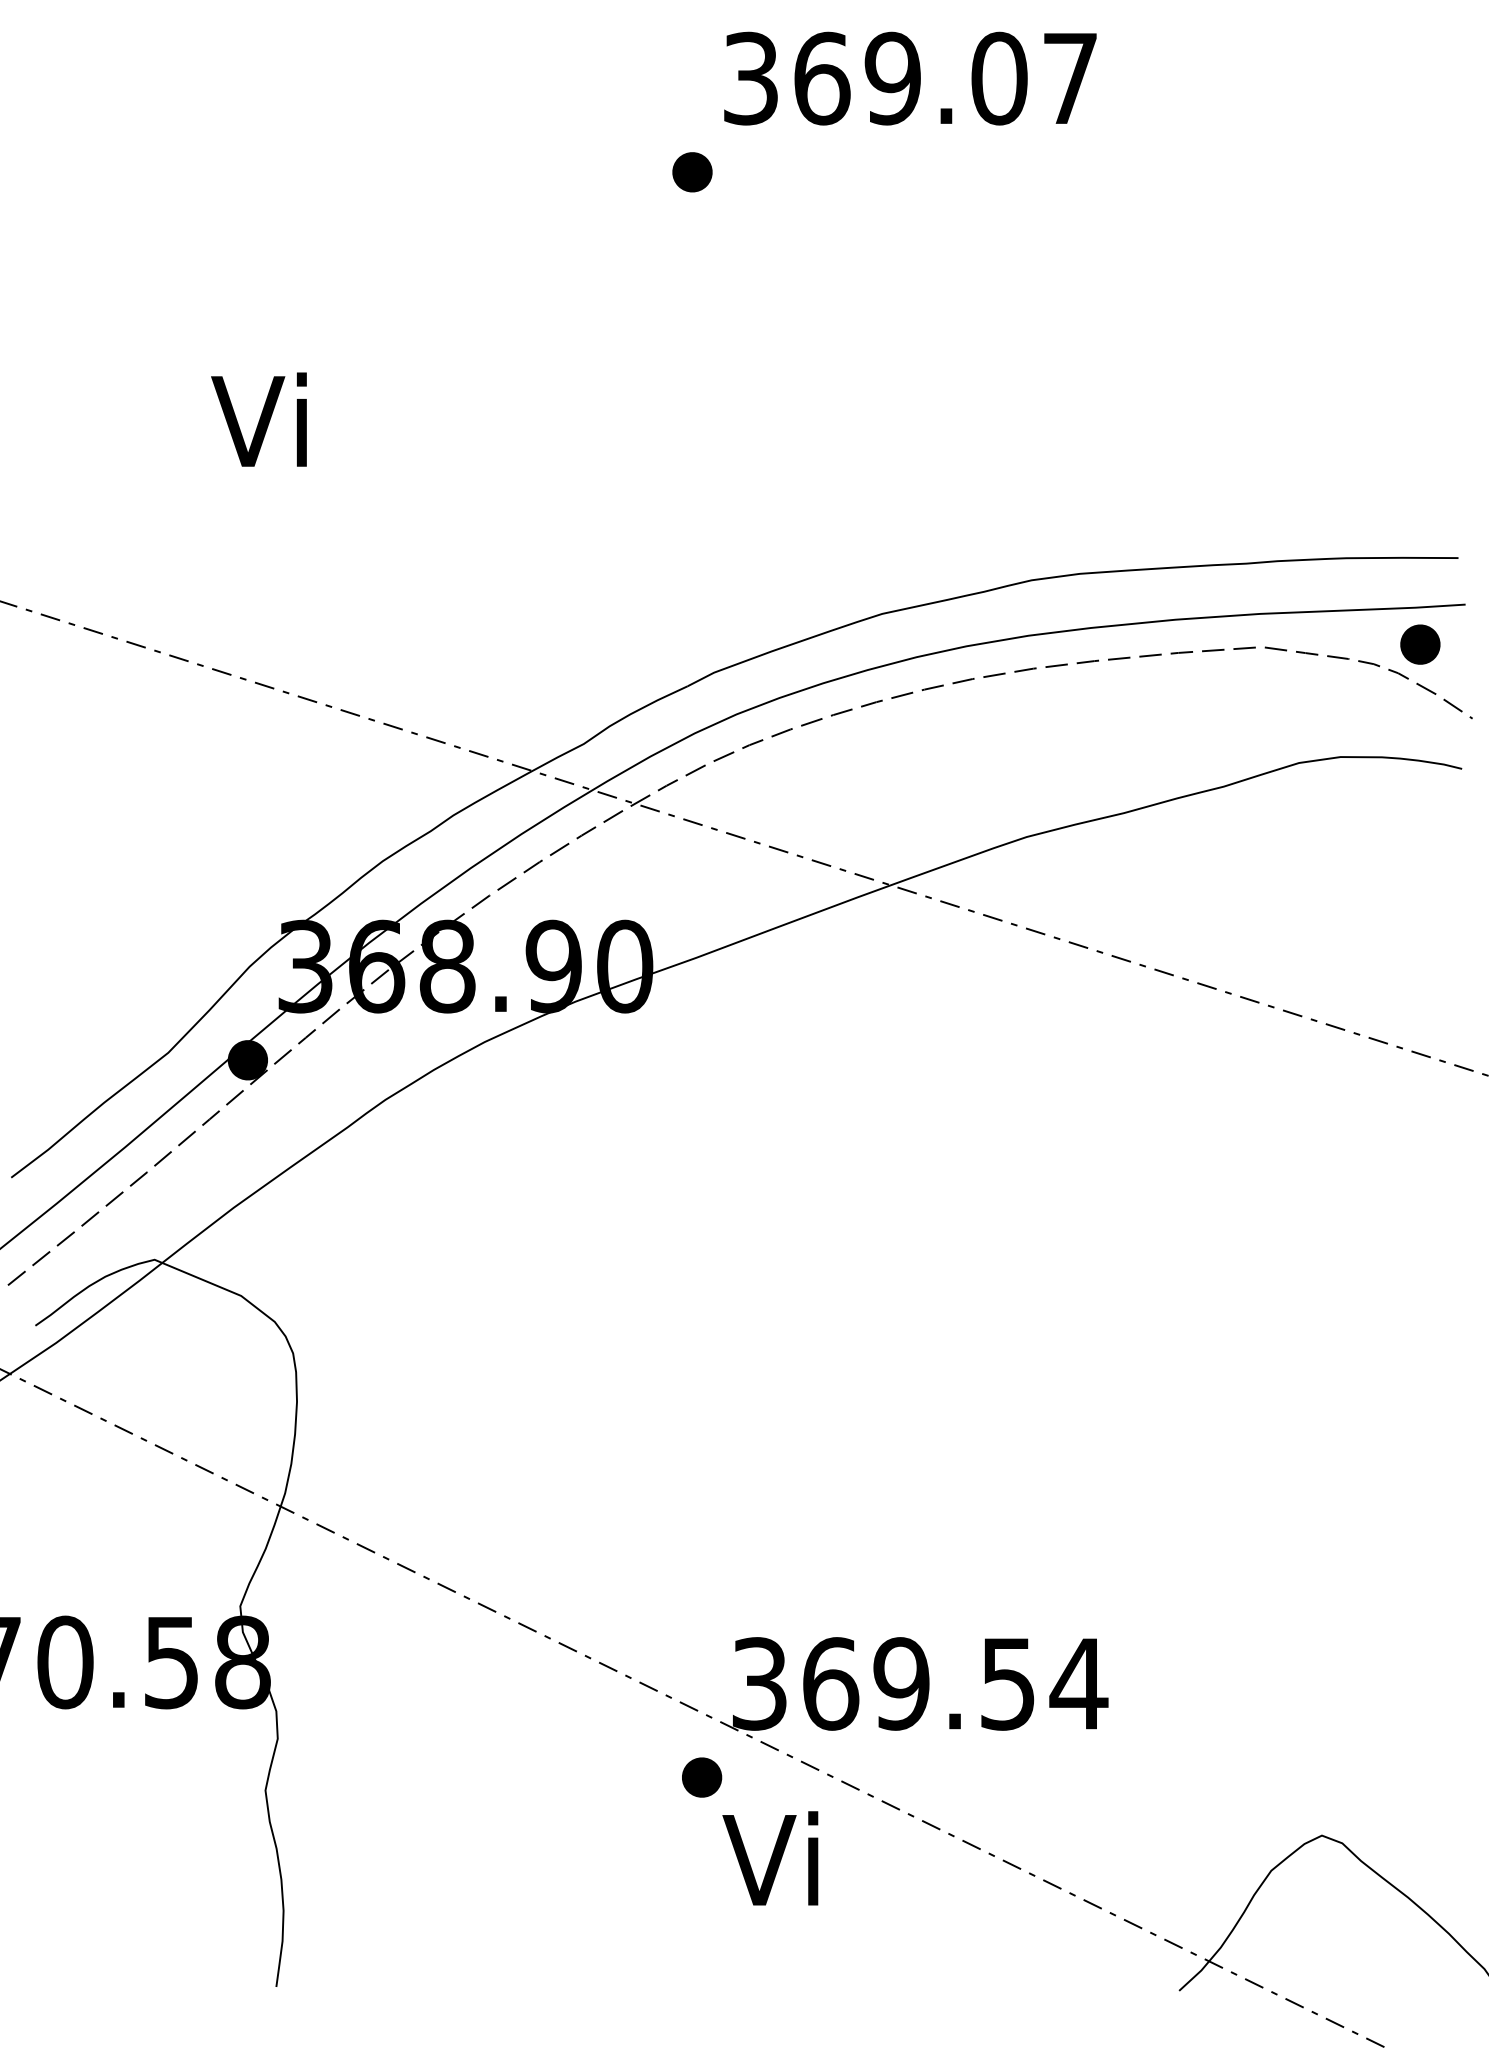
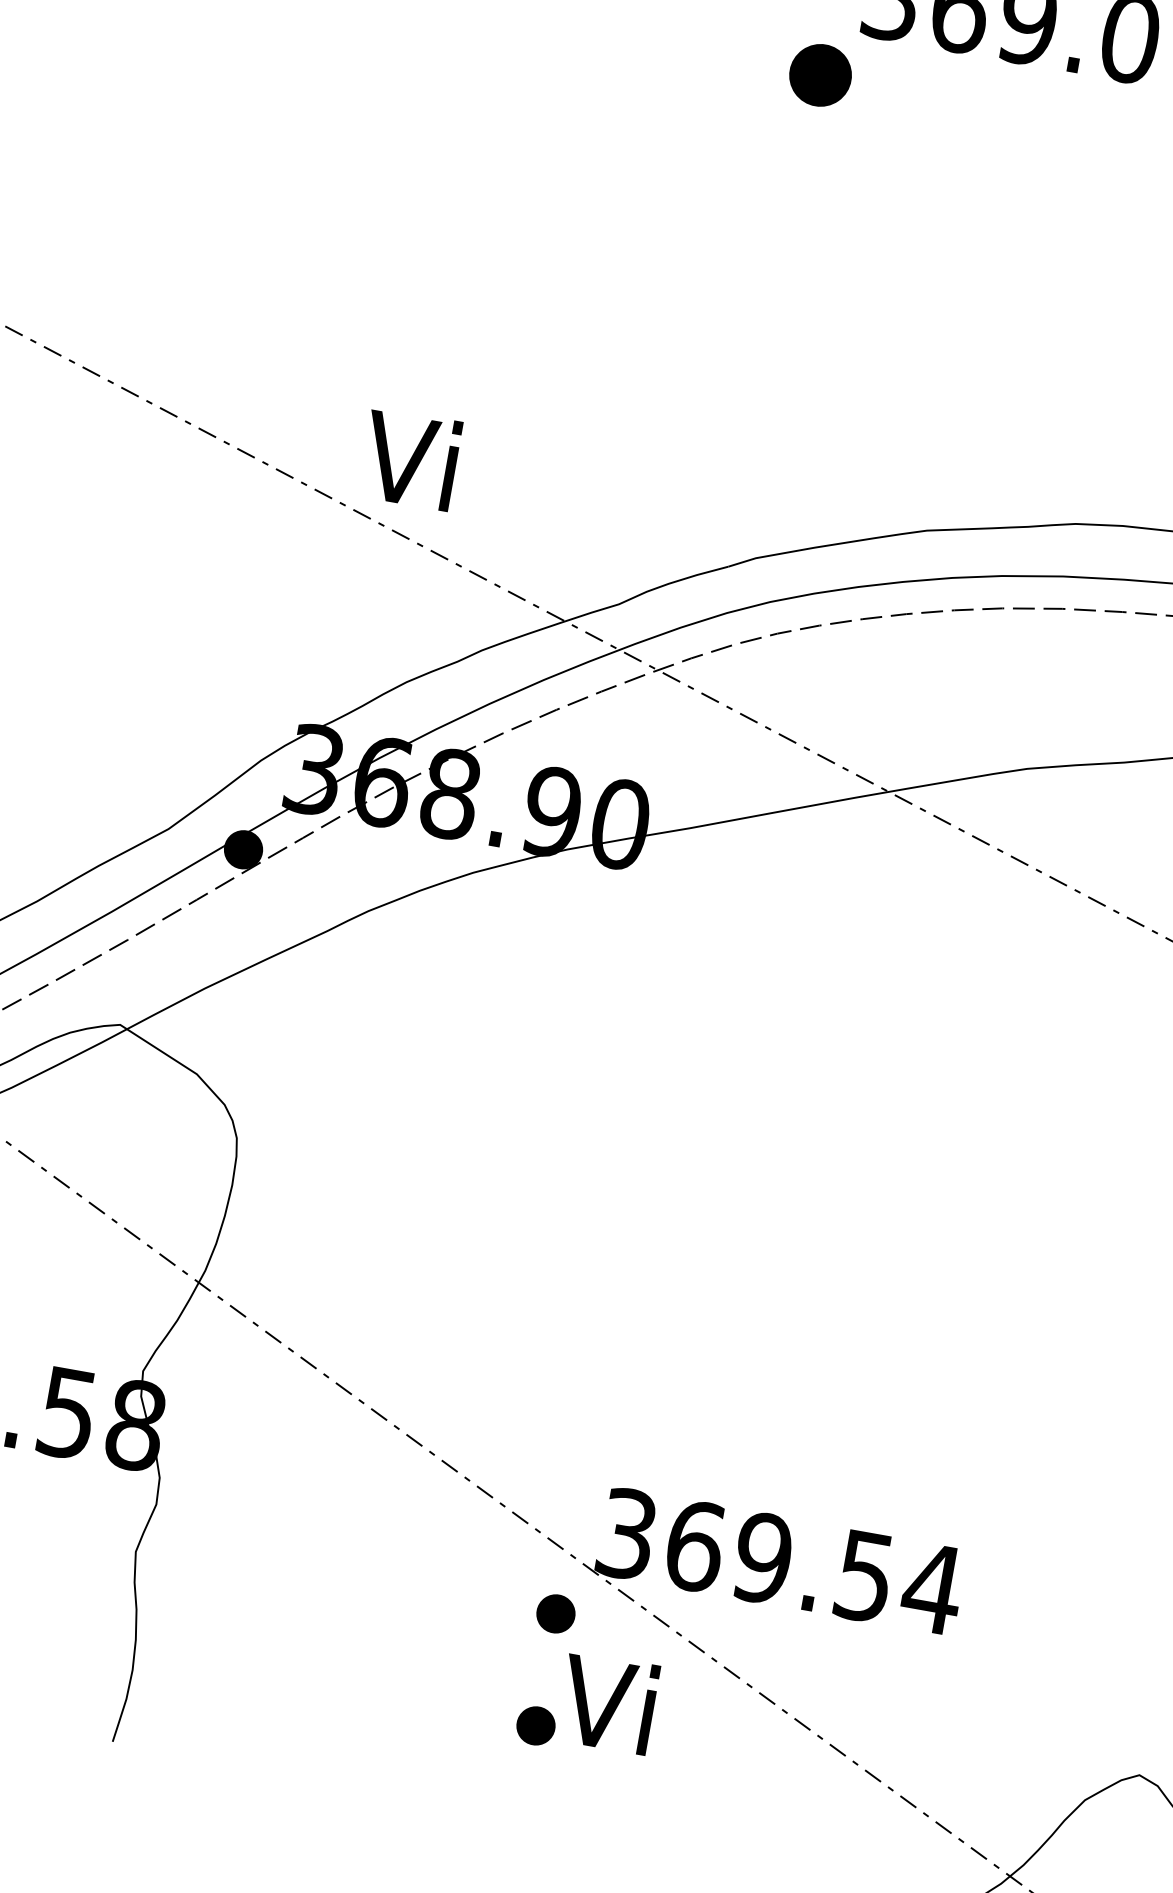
part: (692, 172) -> (820, 75), size x1.6
text: (258, 419) -> (409, 458), moved
part: (702, 1894) -> (536, 1725), added

